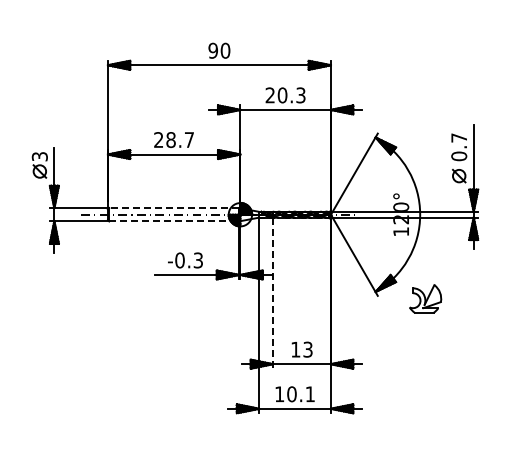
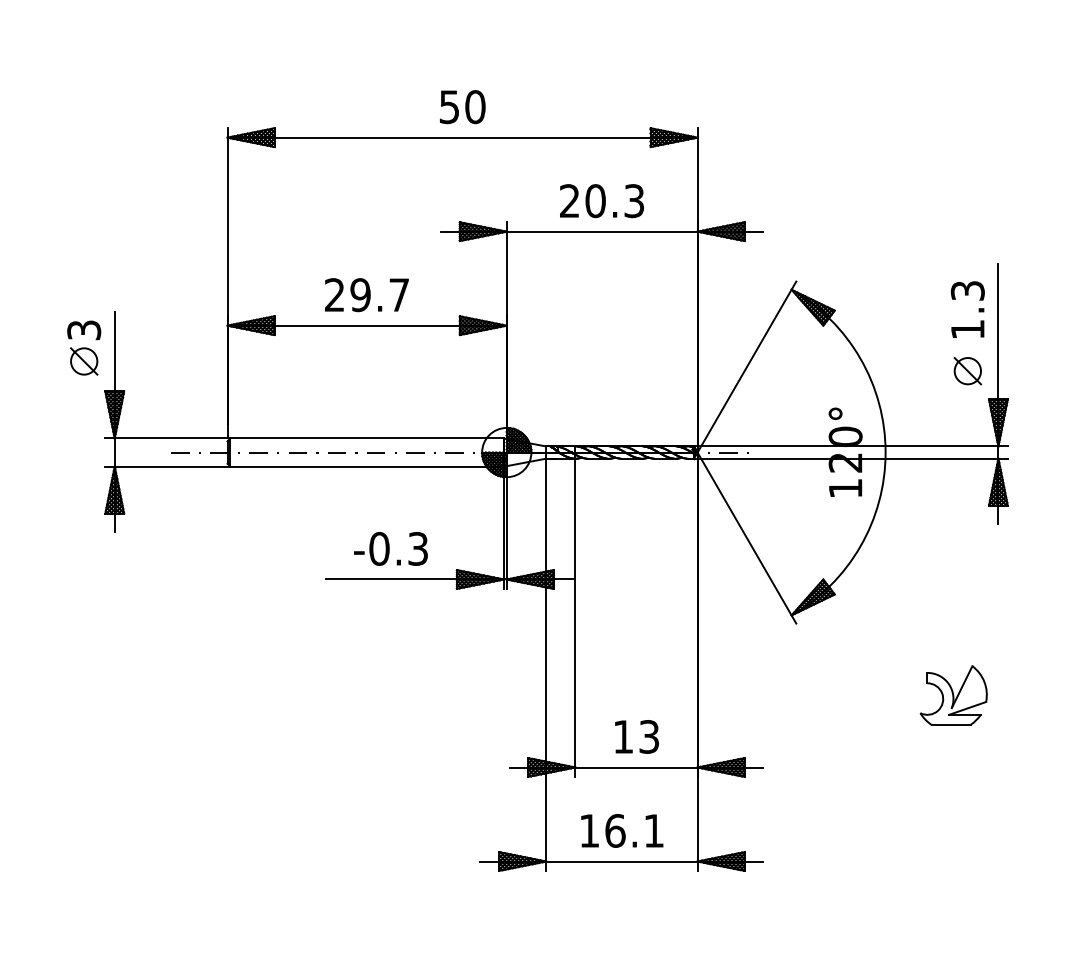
text: (212, 50) -> (447, 106), 90 -> 50
text: (170, 140) -> (359, 296), 28.7 -> 29.7
text: (459, 147) -> (968, 310), 0.7 -> 1.3
line: (174, 208) -> (367, 439), dashed -> solid
line: (174, 221) -> (367, 466), dashed -> solid
line: (272, 293) -> (574, 618), dashed -> solid
part: (425, 298) -> (953, 694), moved
text: (291, 394) -> (614, 831), 10.1 -> 16.1

